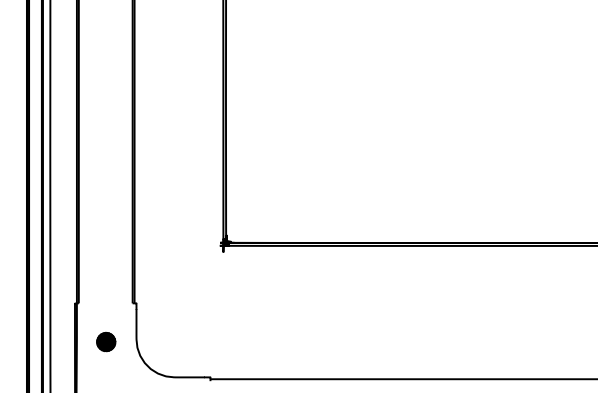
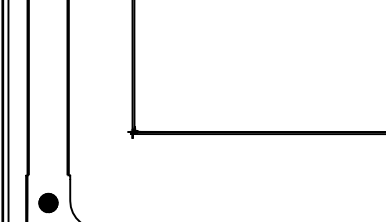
part: (106, 341) -> (48, 202), size x1.4

